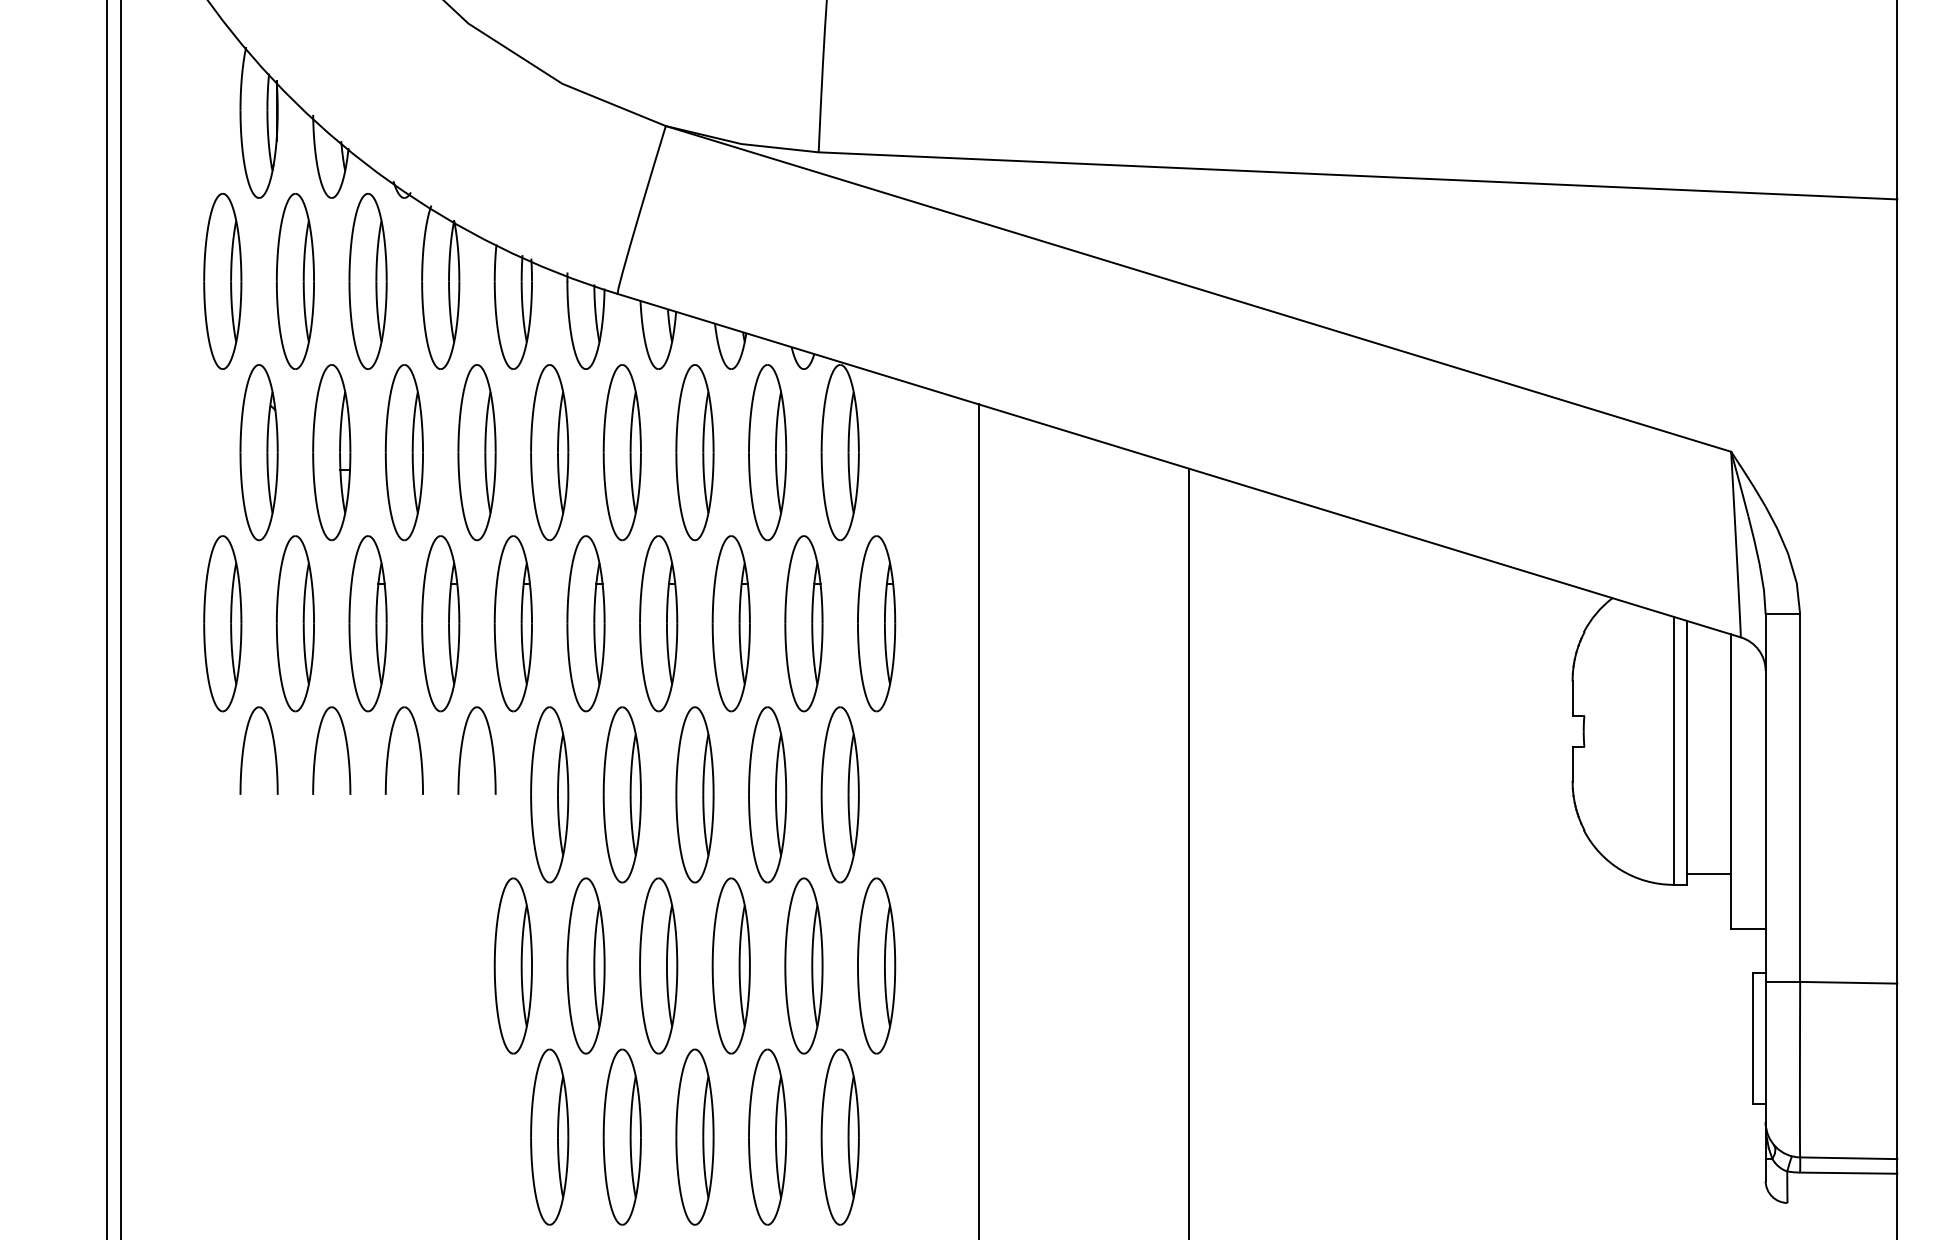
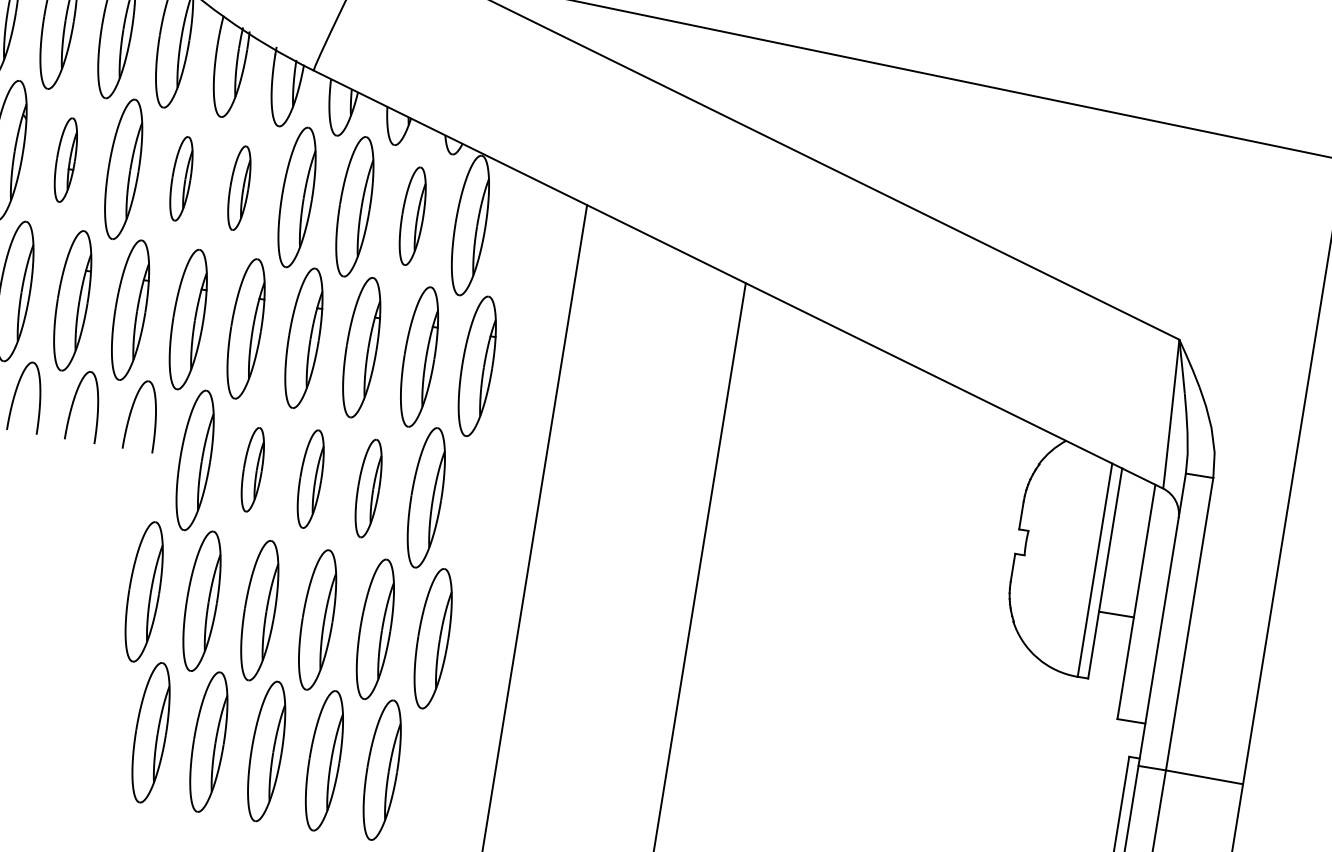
part: (331, 452) -> (65, 159), size x0.6
part: (476, 452) -> (181, 178), size x0.6
part: (549, 452) -> (239, 187), size x0.6
part: (767, 452) -> (412, 216), size x0.7
part: (621, 794) -> (252, 469), size x0.6
part: (694, 794) -> (310, 478), size x0.7
part: (767, 794) -> (368, 488), size x0.7
line: (1708, 873) -> (1116, 614), moved

